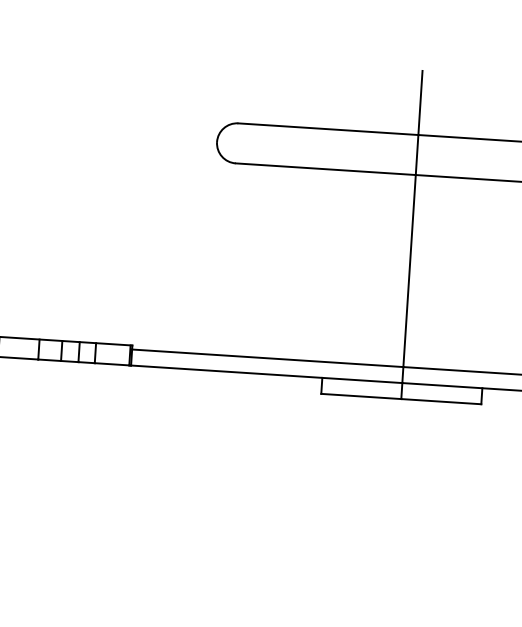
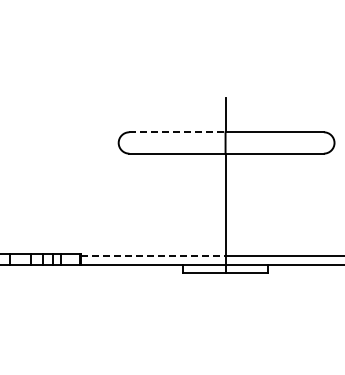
line: (328, 129) -> (177, 132), solid -> dashed
line: (268, 358) -> (153, 256), solid -> dashed

